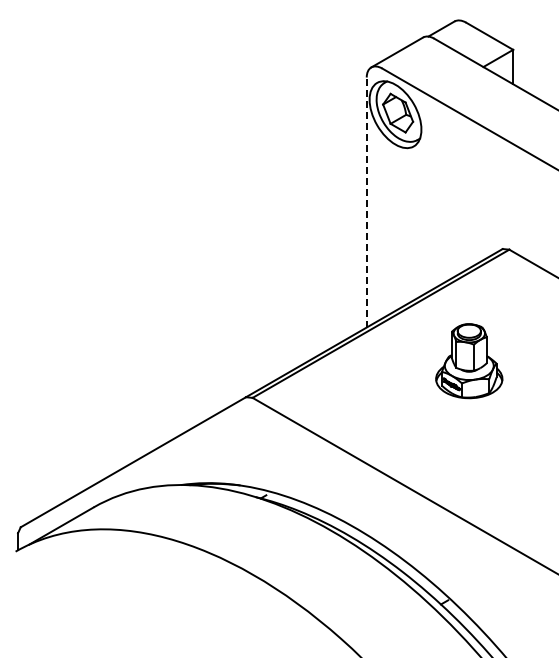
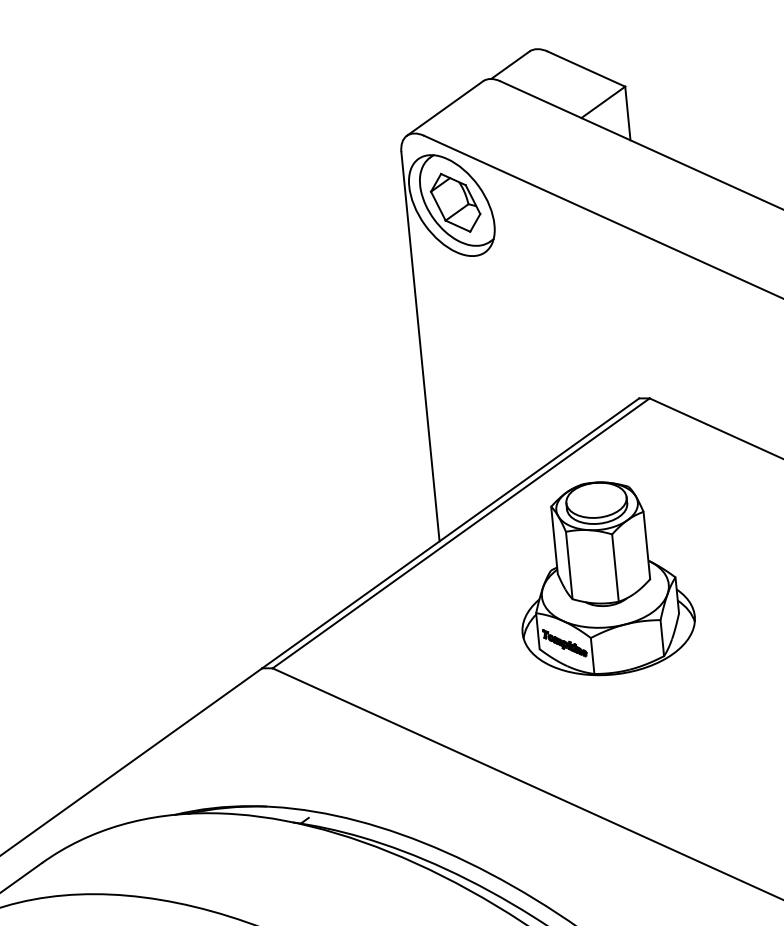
line: (366, 202) -> (420, 346), dashed -> solid
part: (469, 360) -> (604, 577), size x1.67

